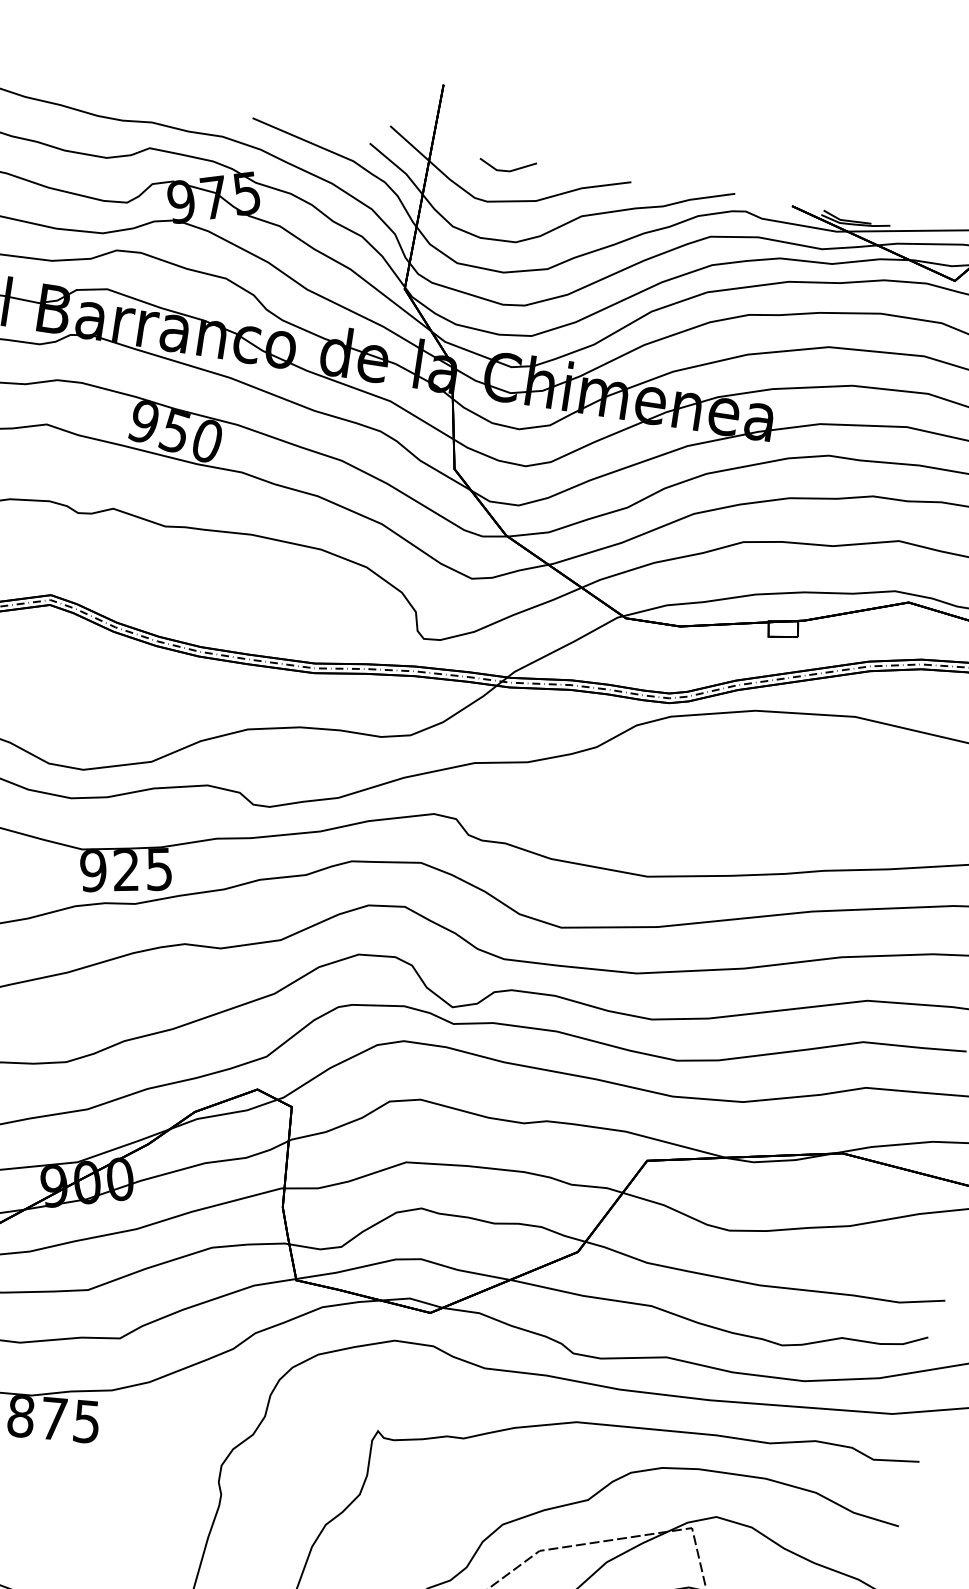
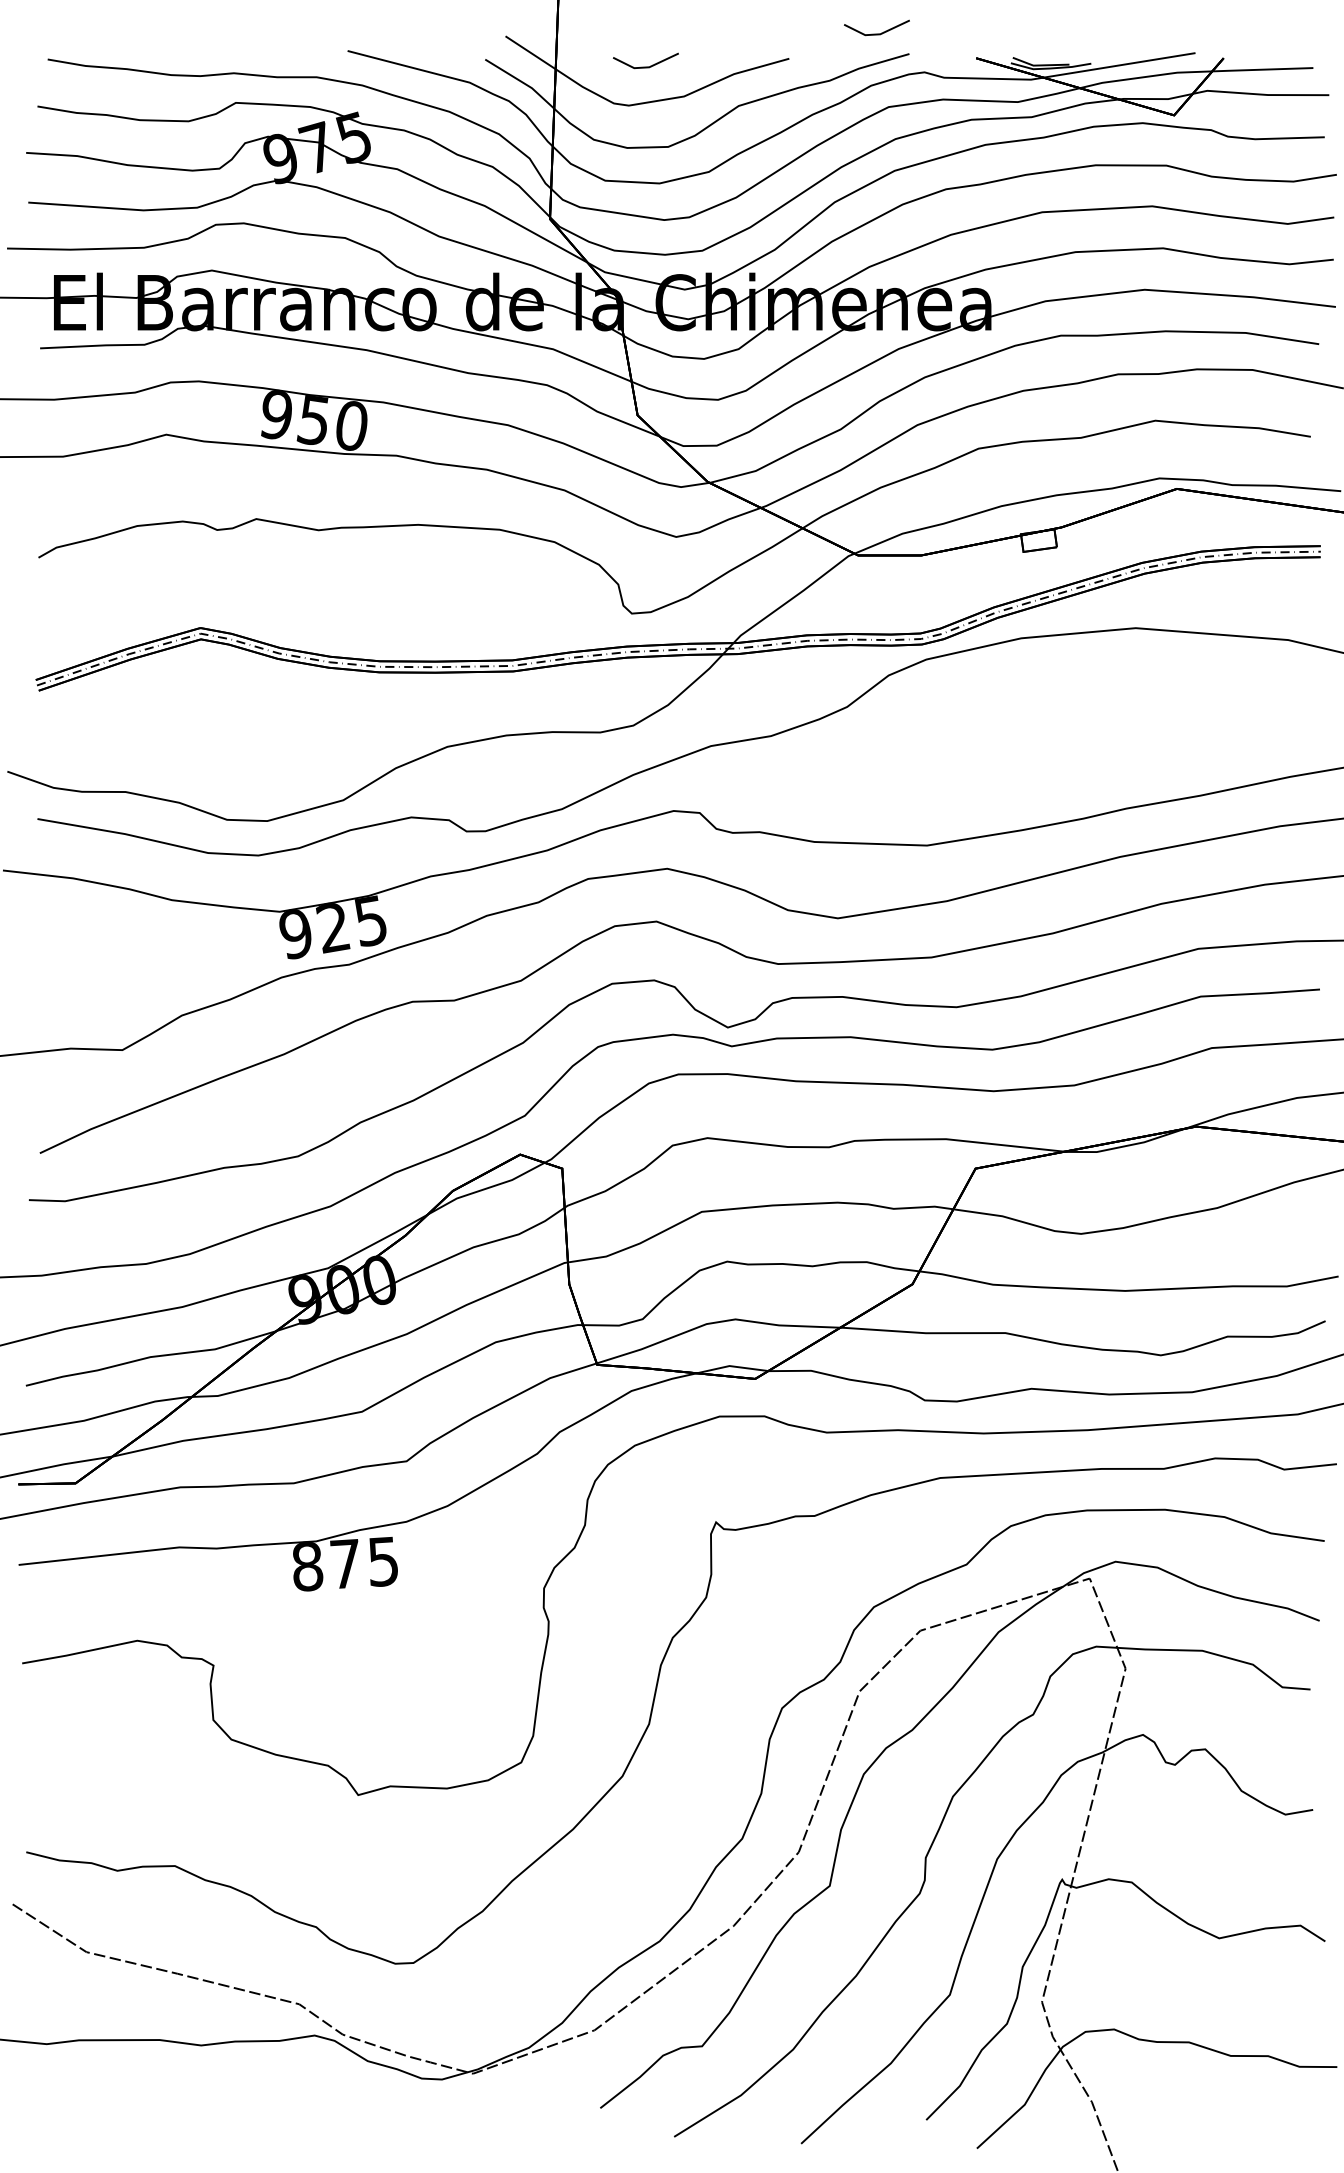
line: (709, 171) -> (876, 33), added

